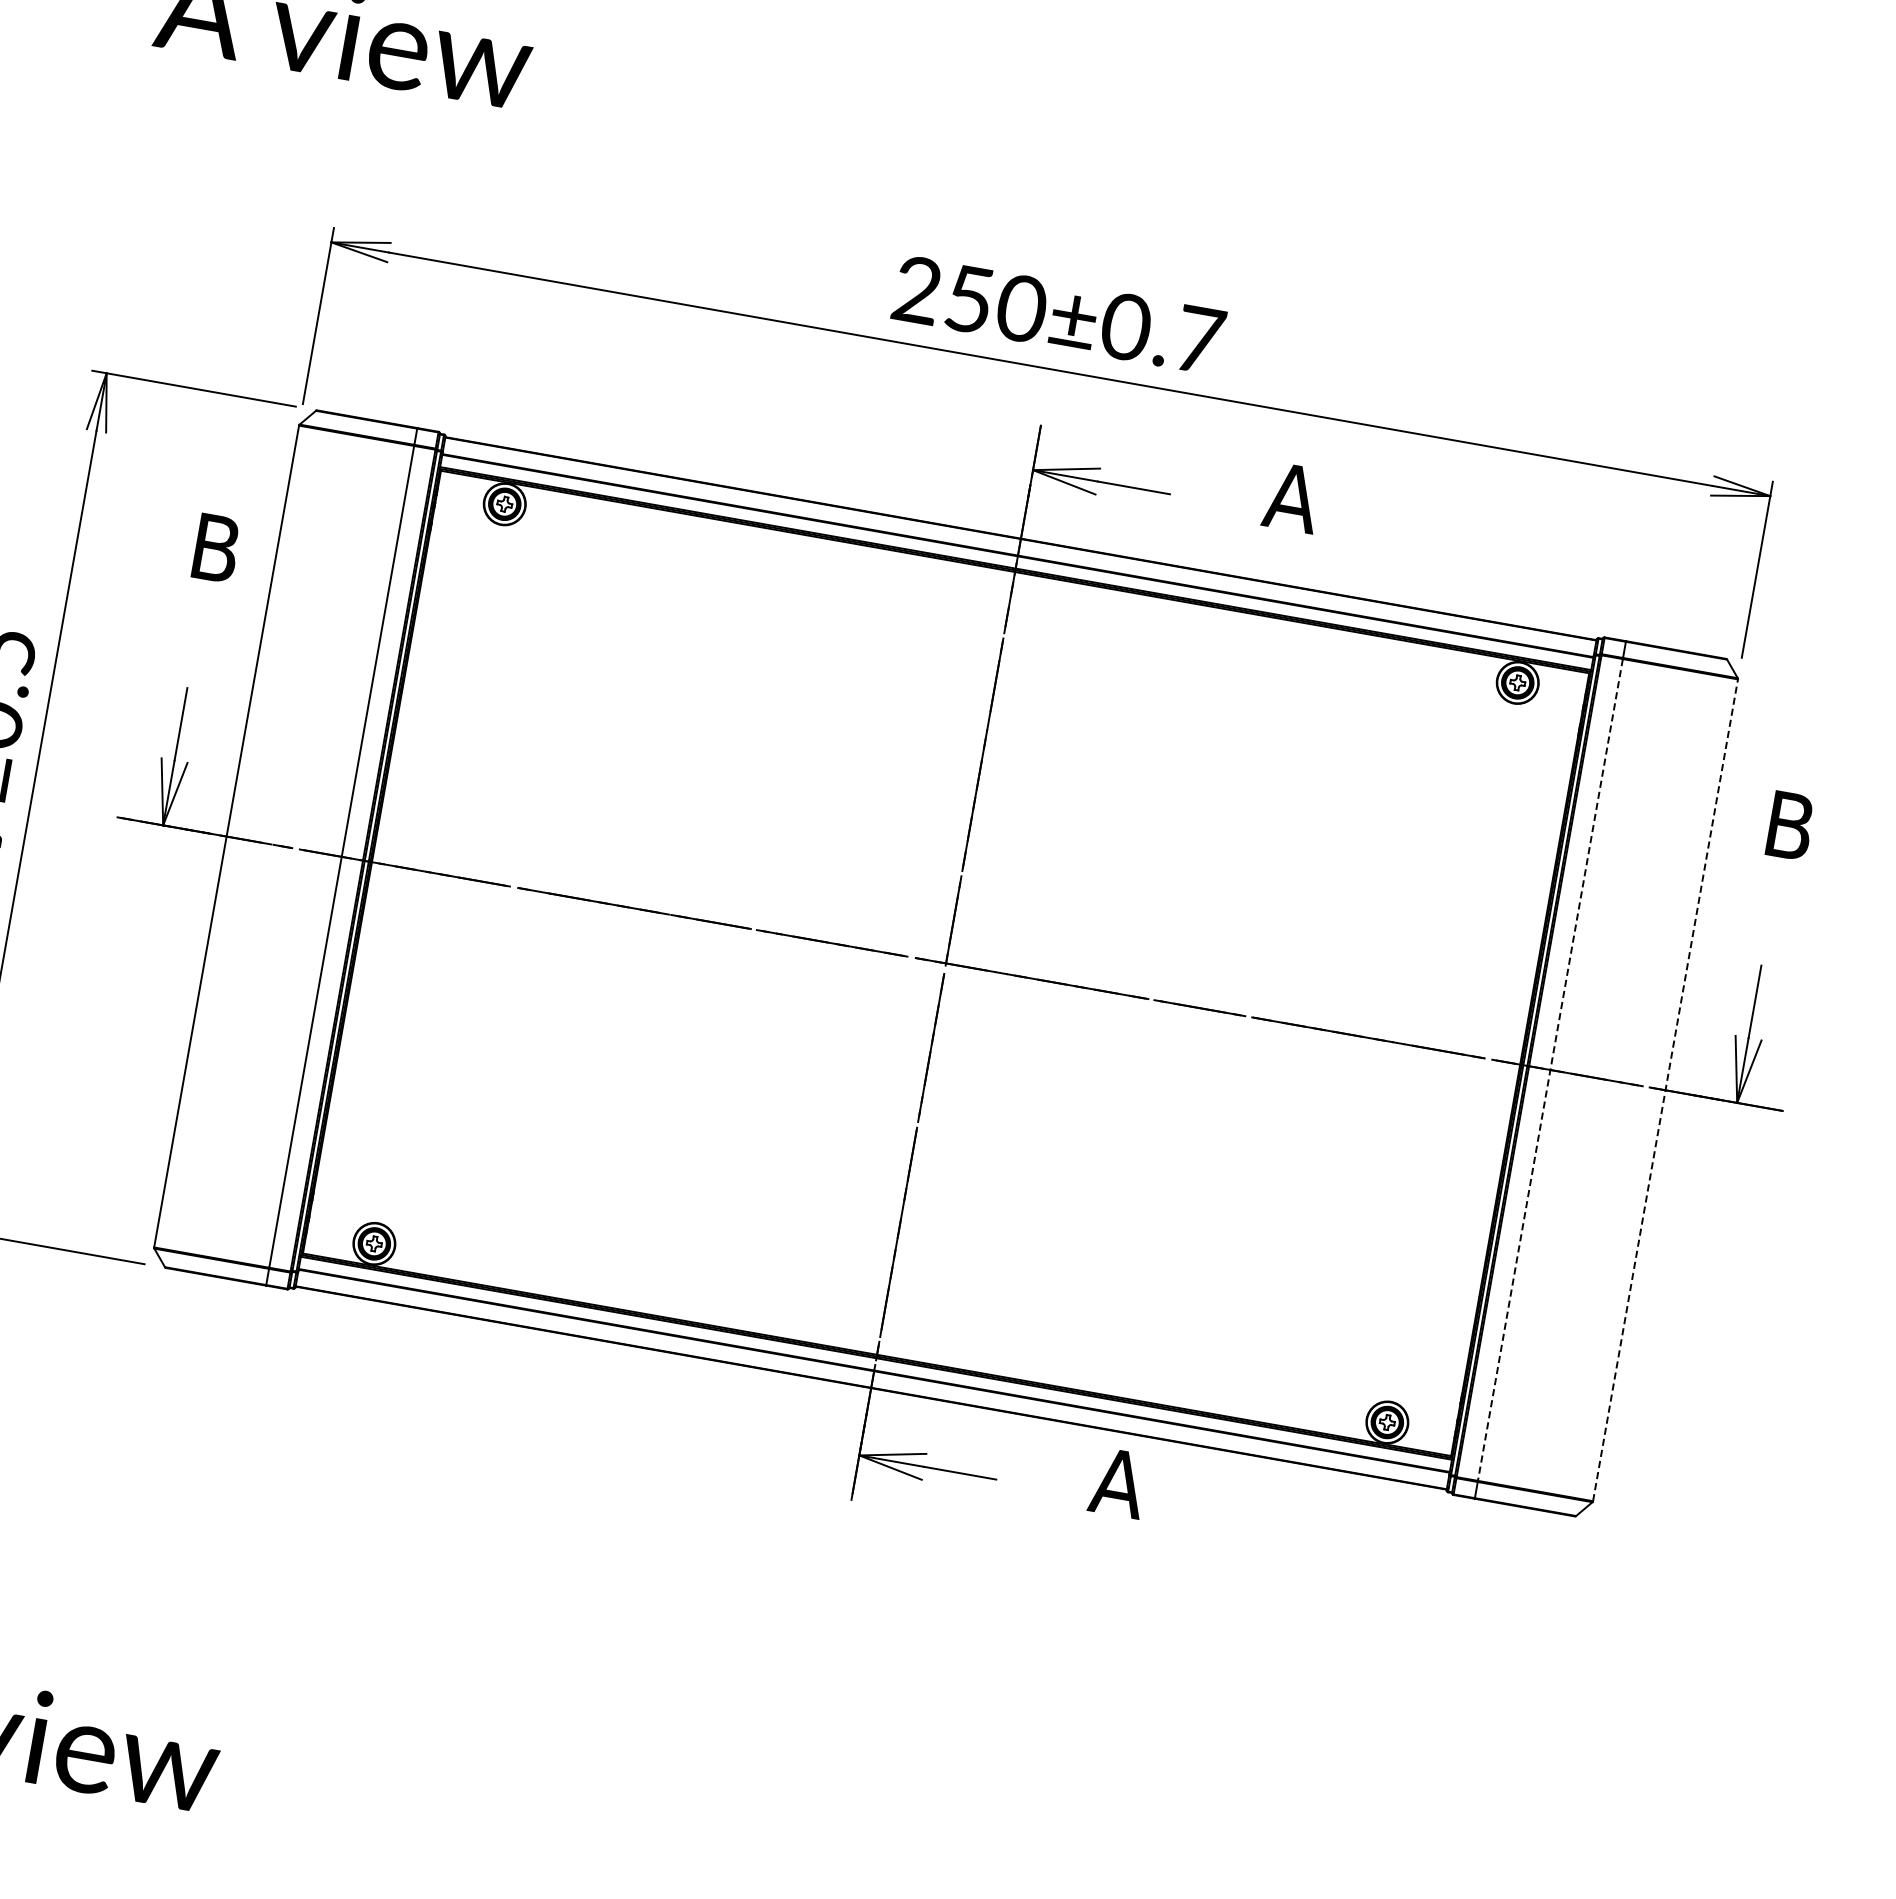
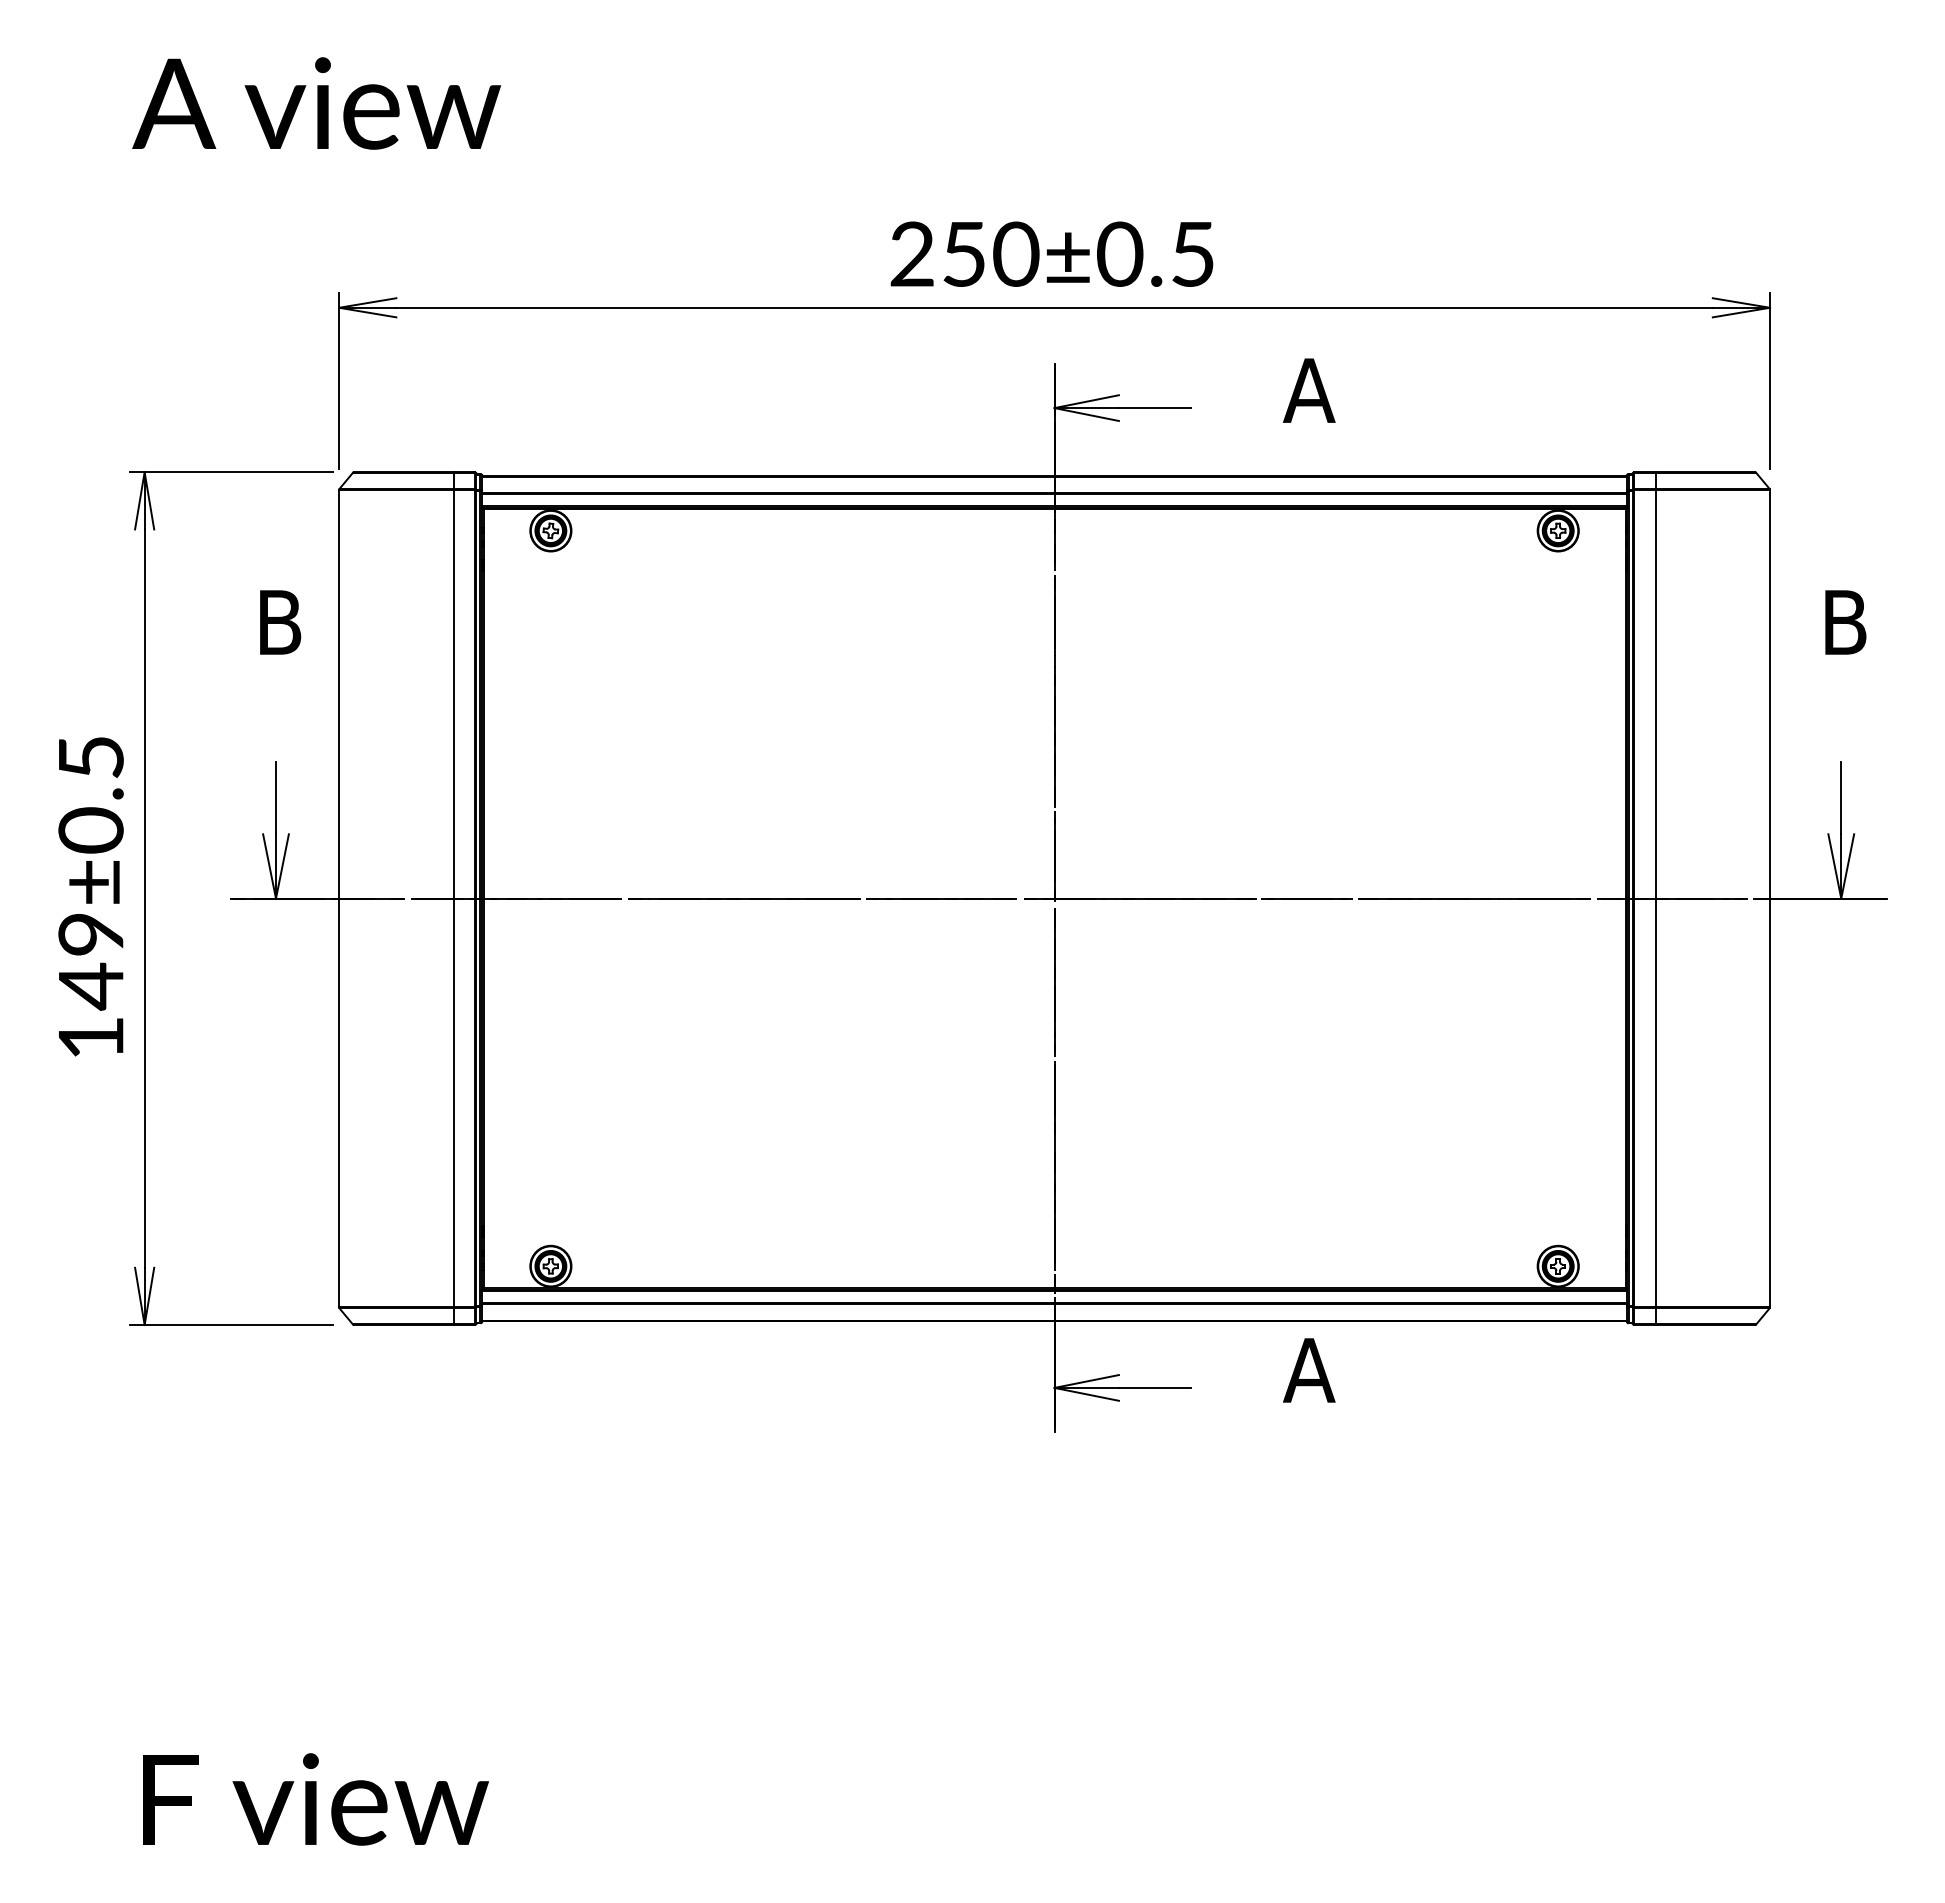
text: (1200, 340) -> (1193, 254), 250±0.7 -> 250±0.5
line: (1550, 1069) -> (1655, 898), dashed -> solid
line: (1666, 1090) -> (1770, 898), dashed -> solid

